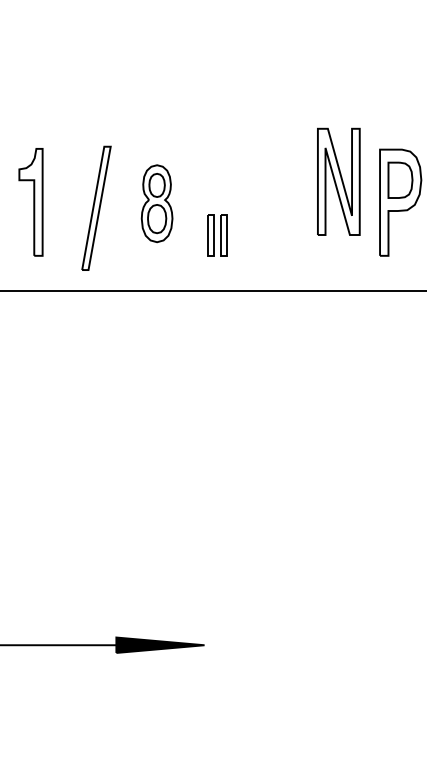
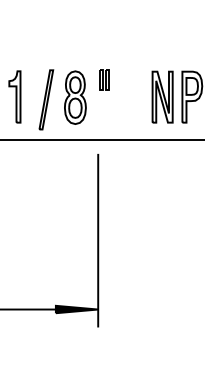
part: (338, 180) -> (162, 96), moved
part: (157, 203) -> (75, 97), size x1.43
part: (217, 234) -> (104, 79), moved
line: (205, 501) -> (98, 240), added

